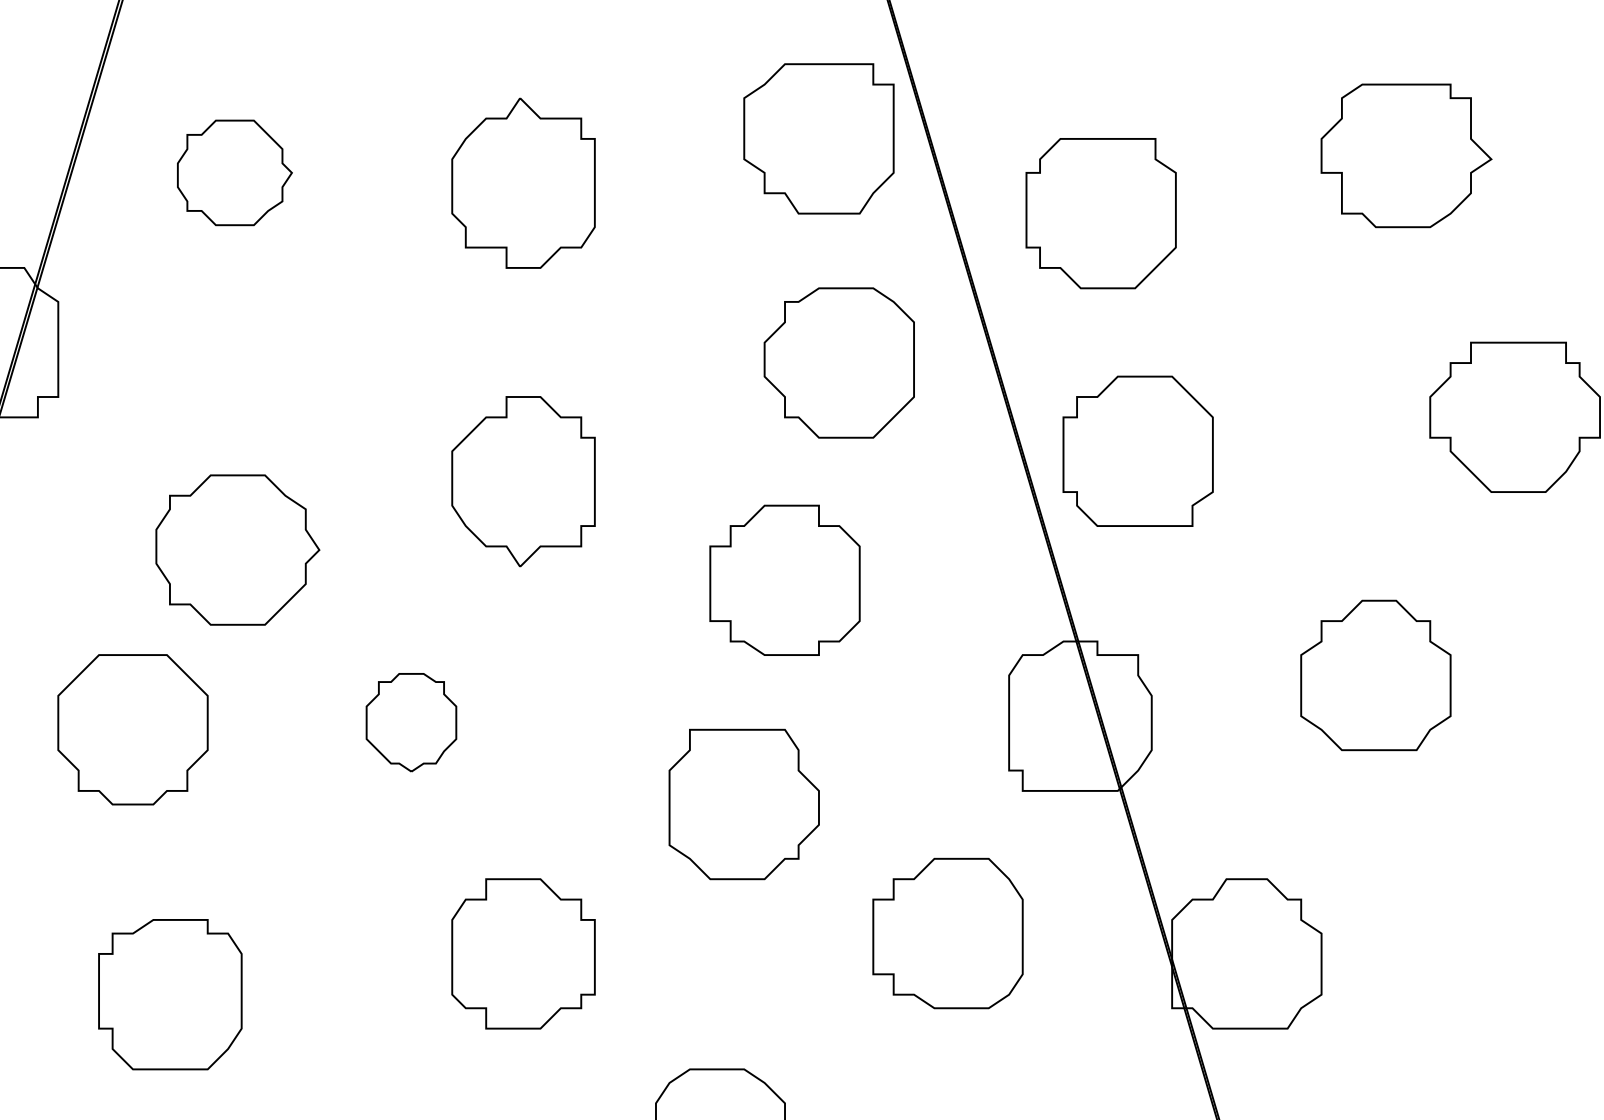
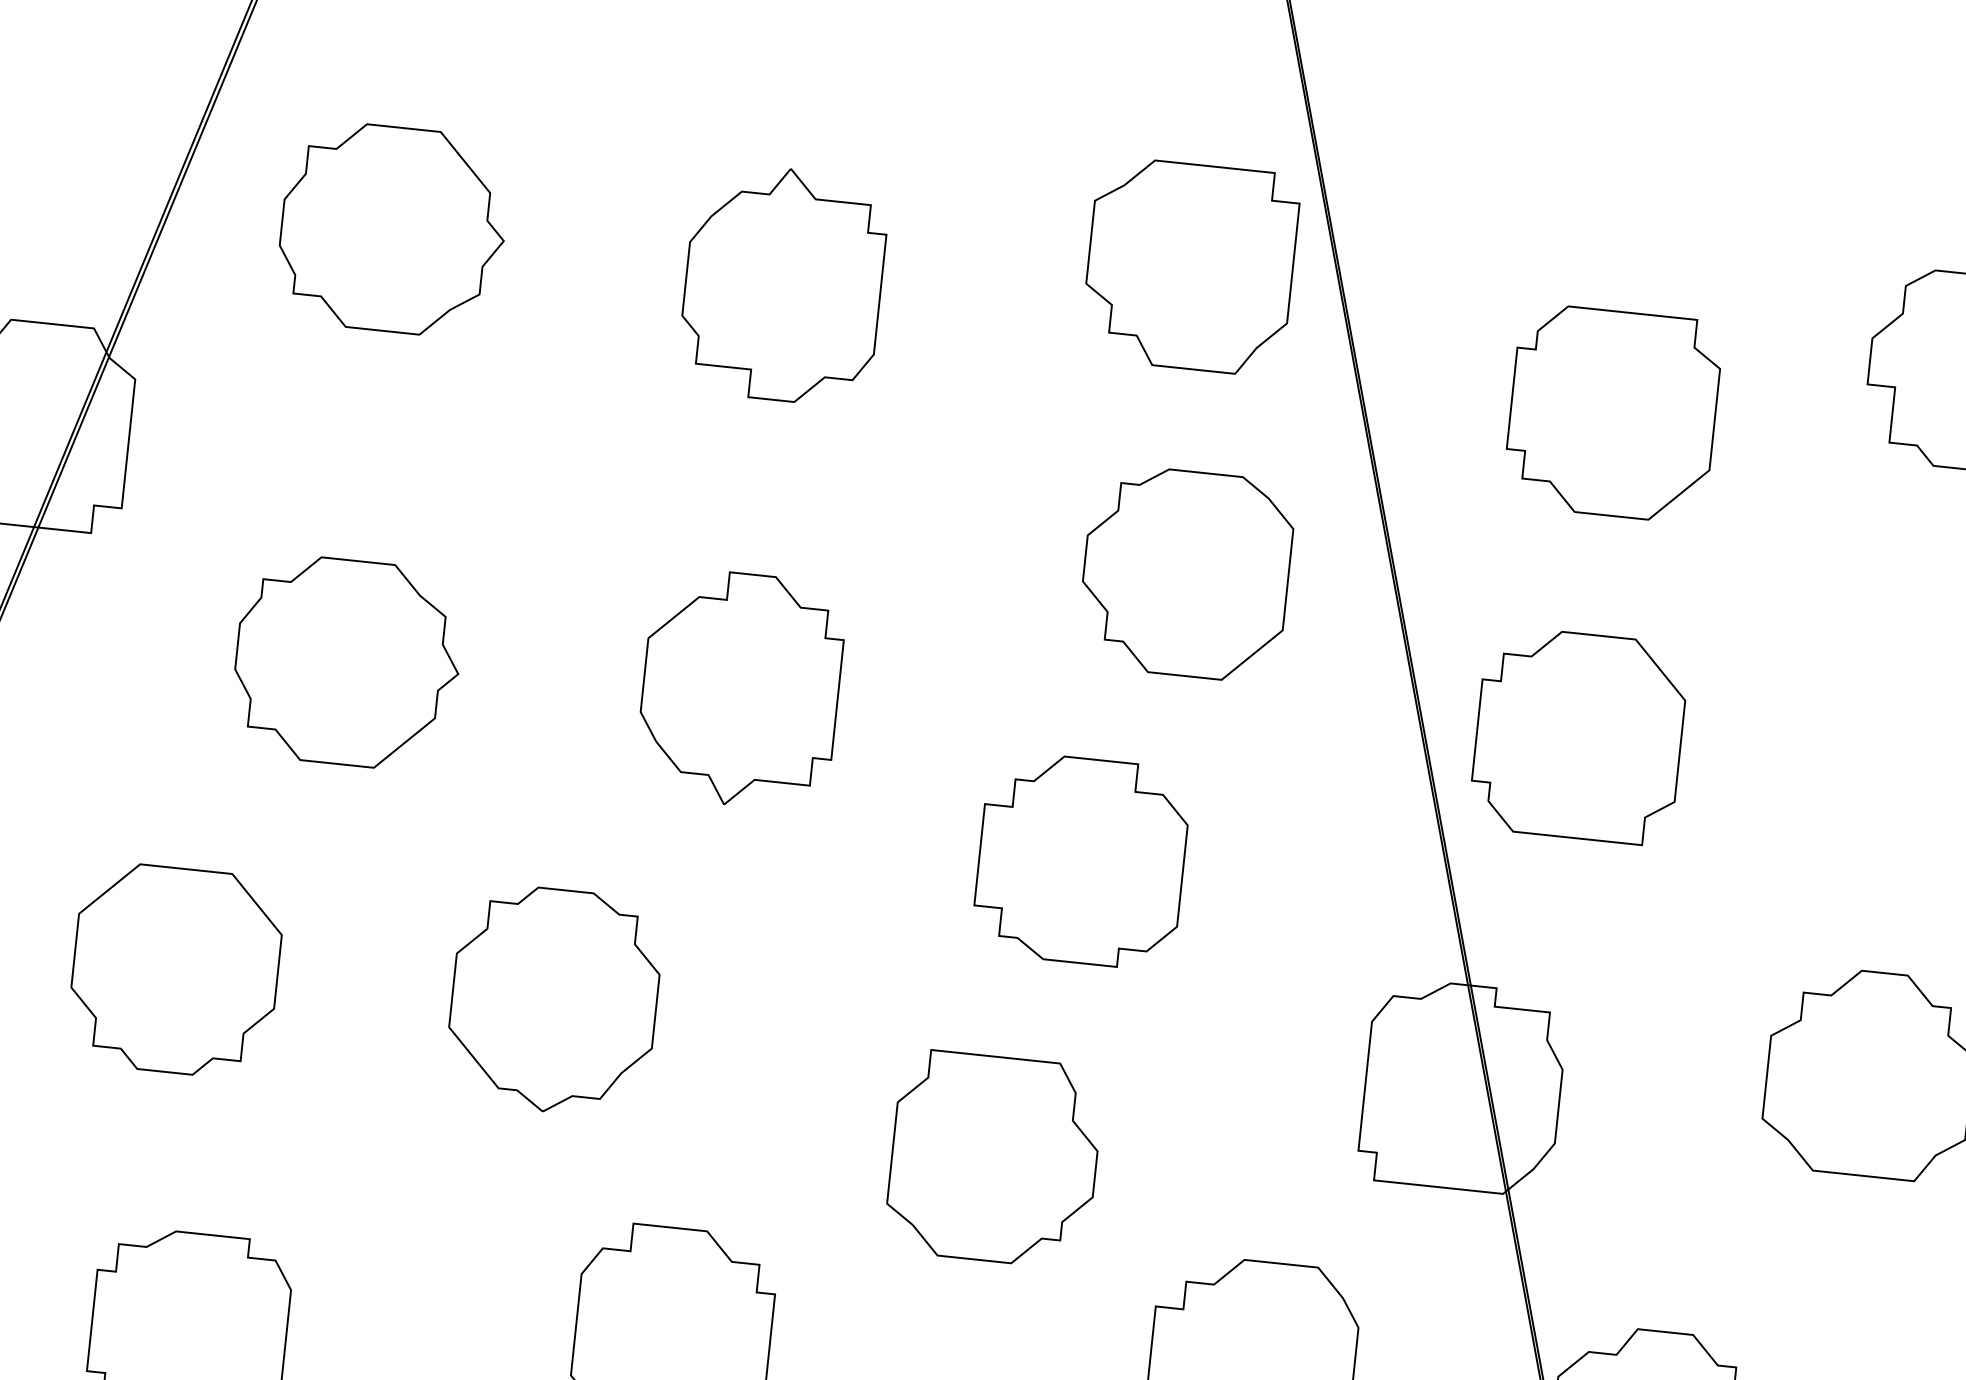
part: (234, 172) -> (392, 228), size x1.43
part: (1100, 213) -> (1612, 413), moved
part: (237, 549) -> (347, 661), moved
part: (411, 722) -> (554, 1000), size x1.67

